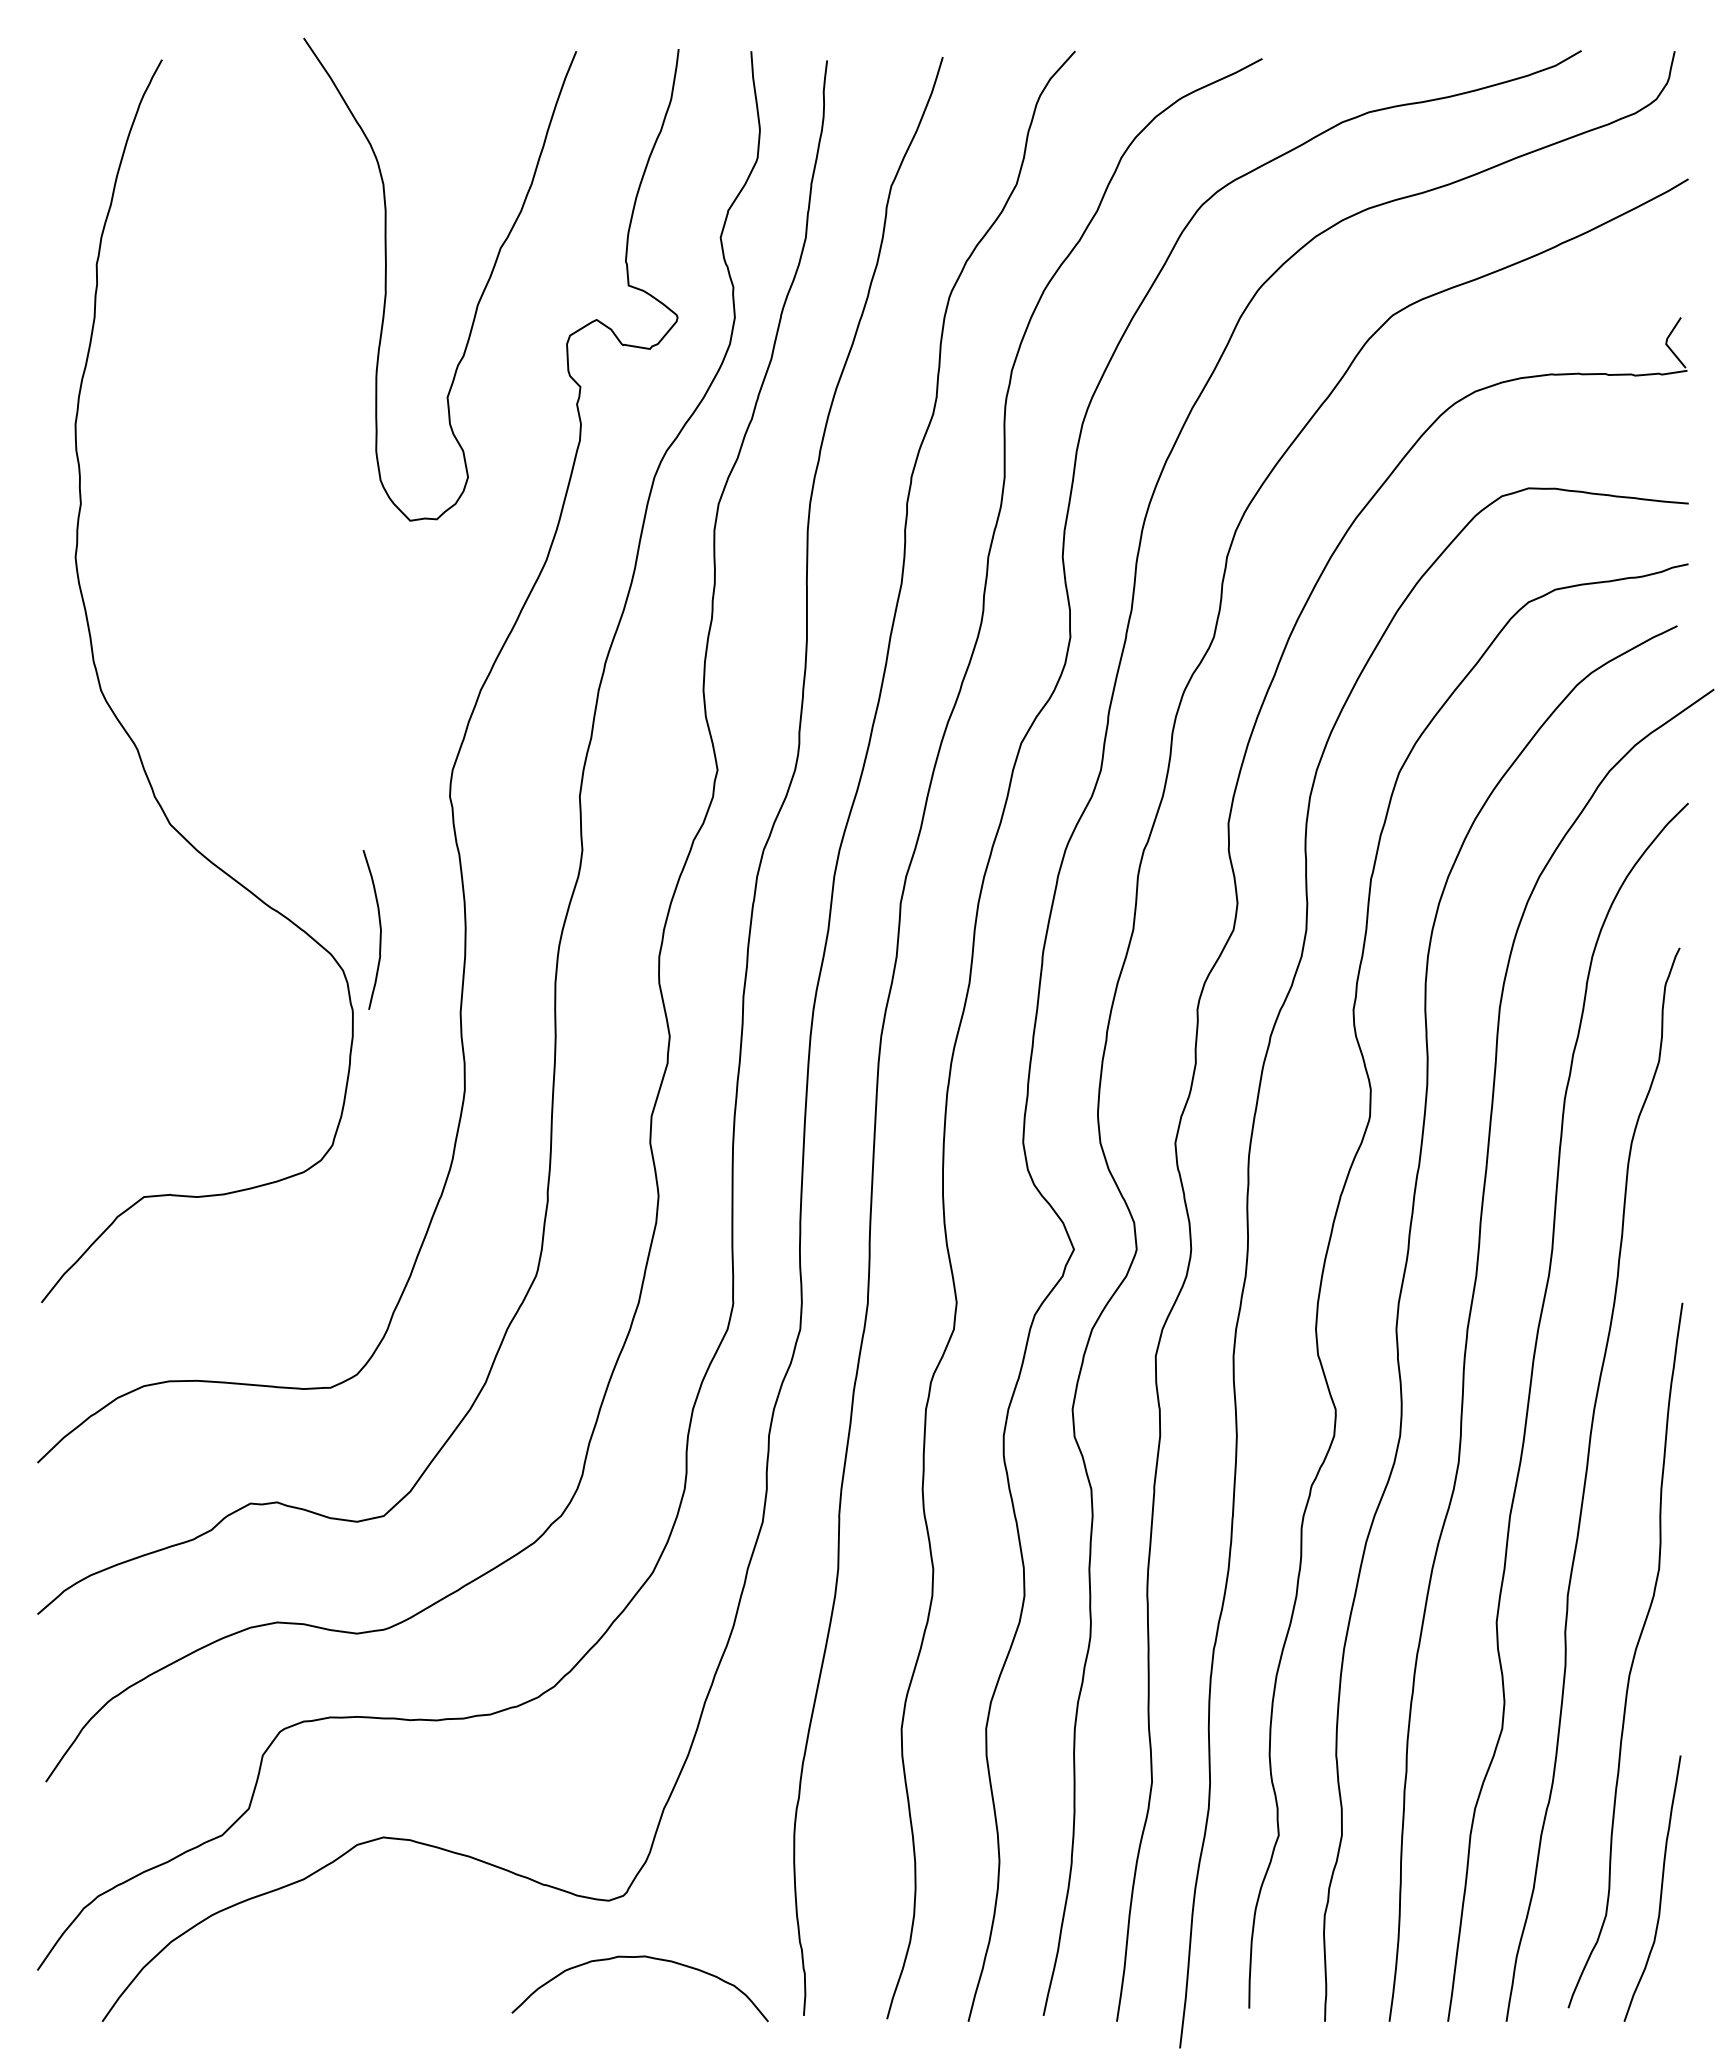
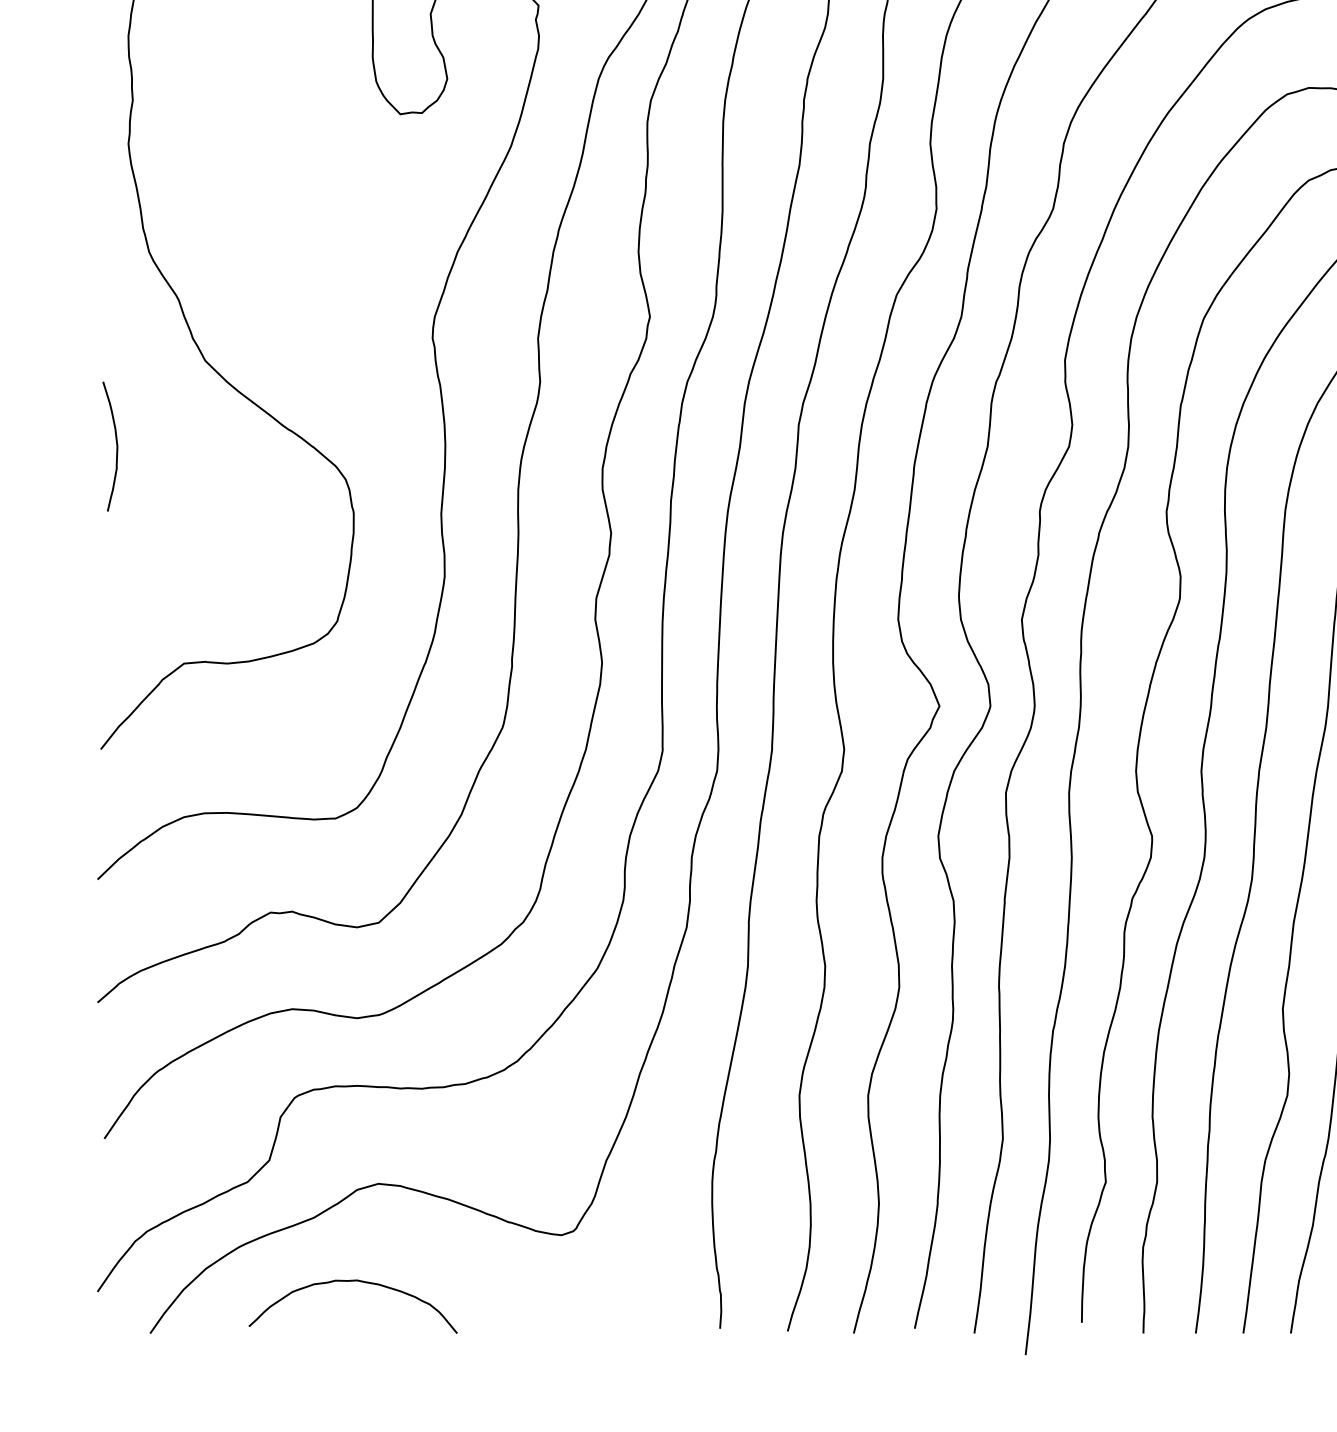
curve: (379, 928) -> (116, 445), moved
curve: (639, 1957) -> (352, 1281), moved

